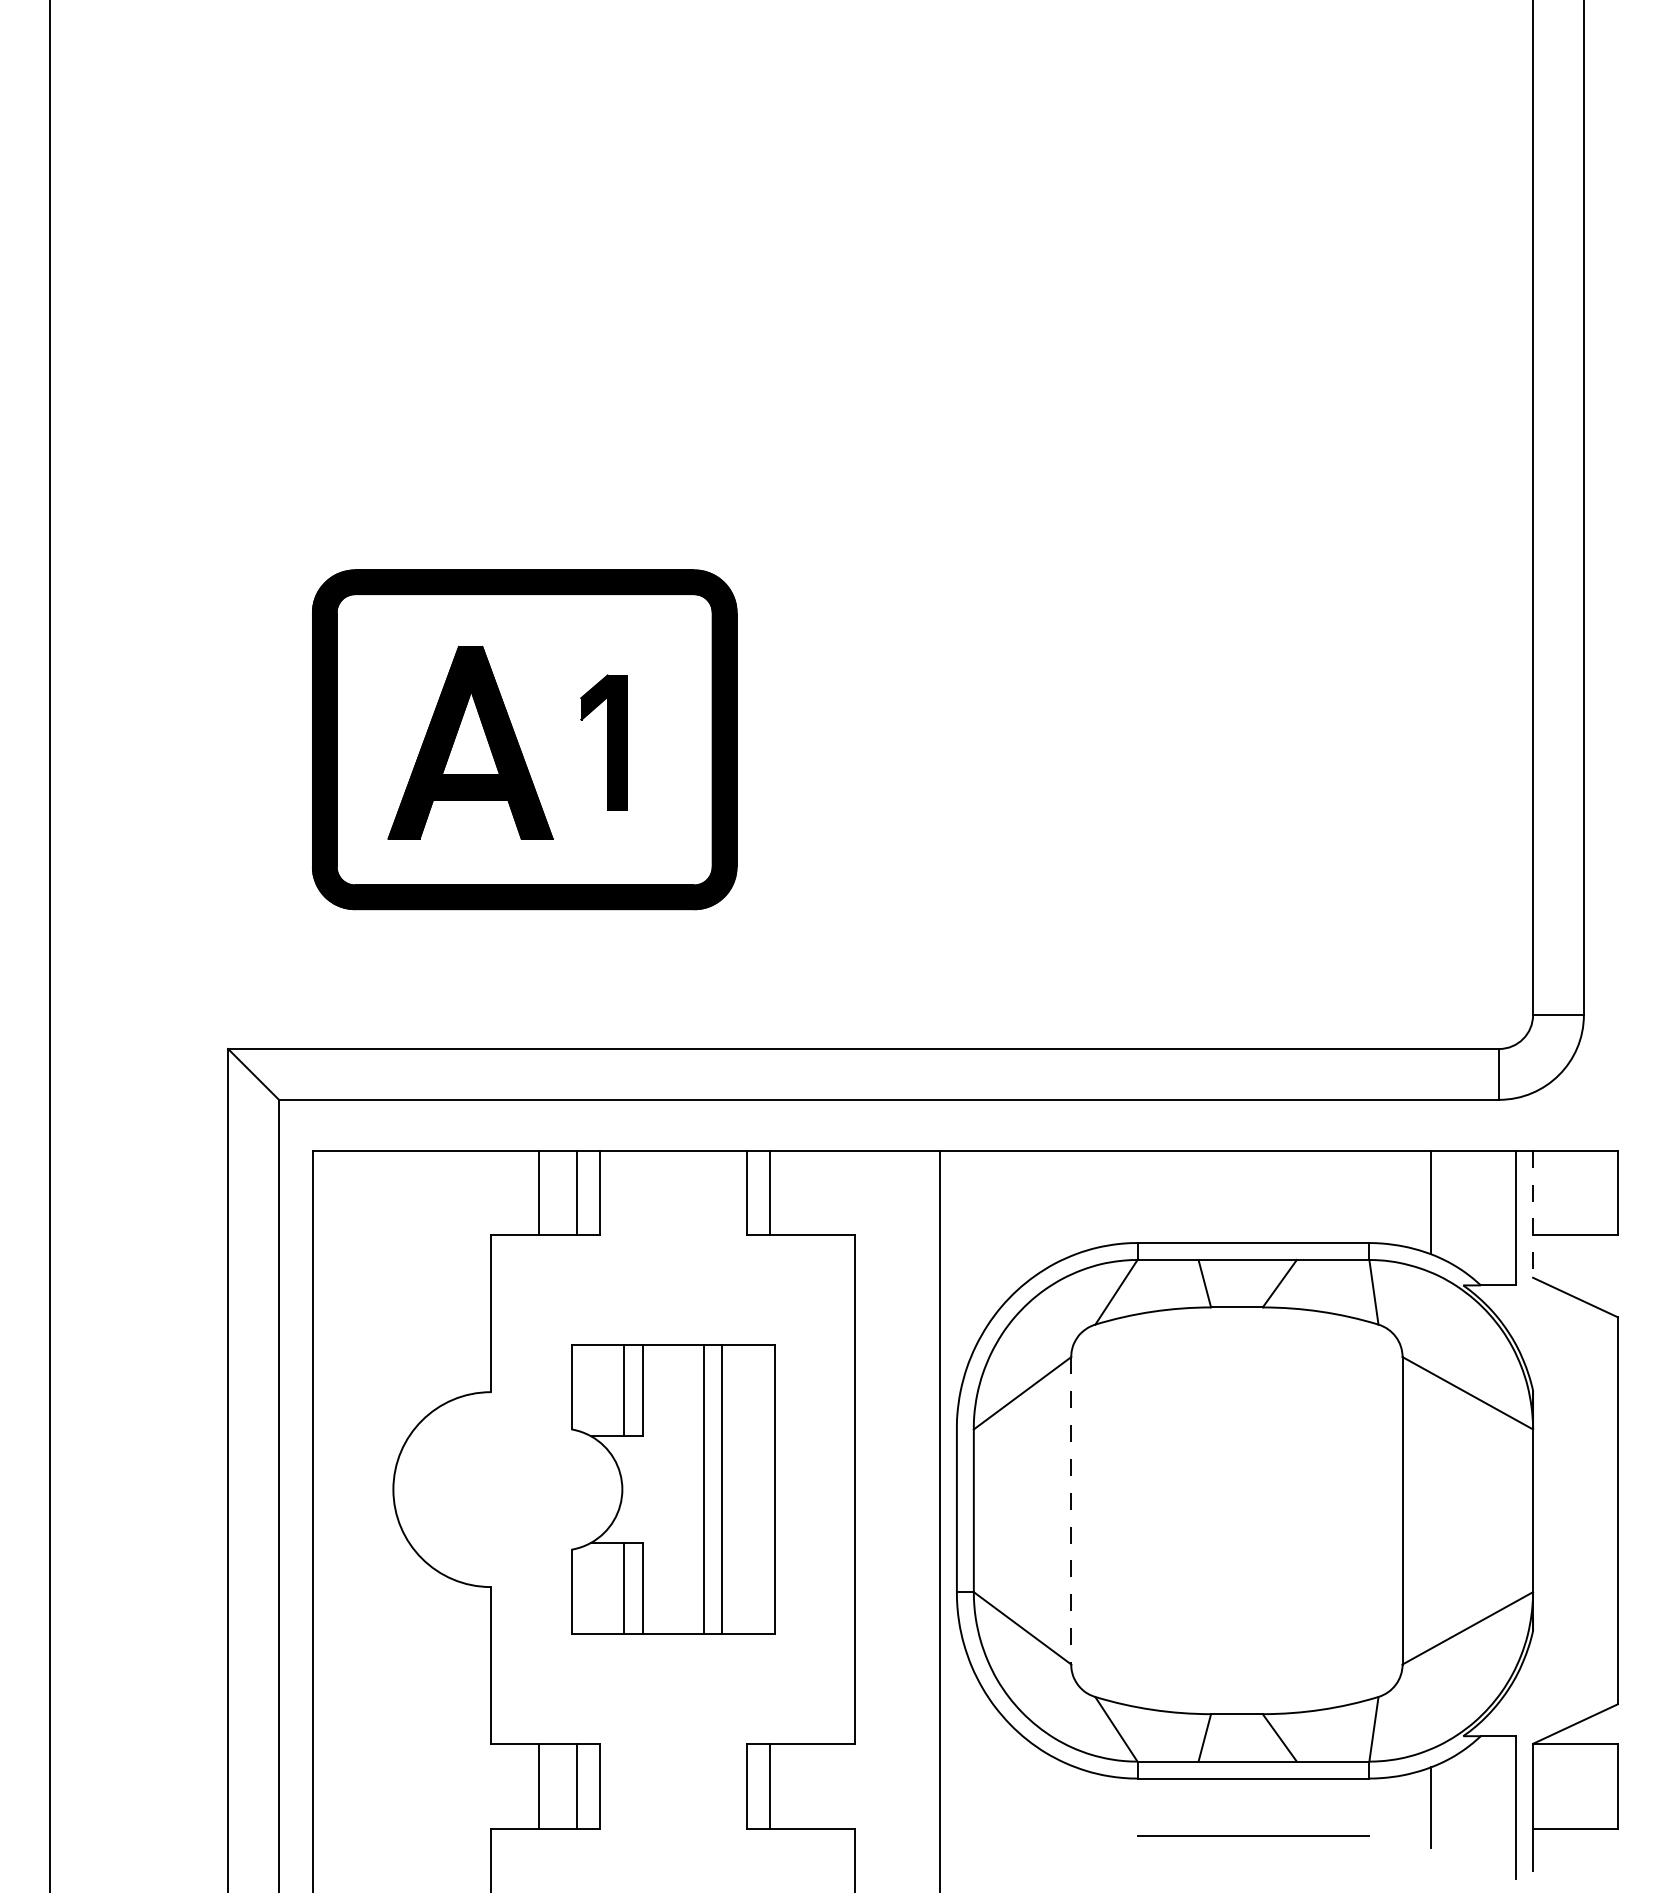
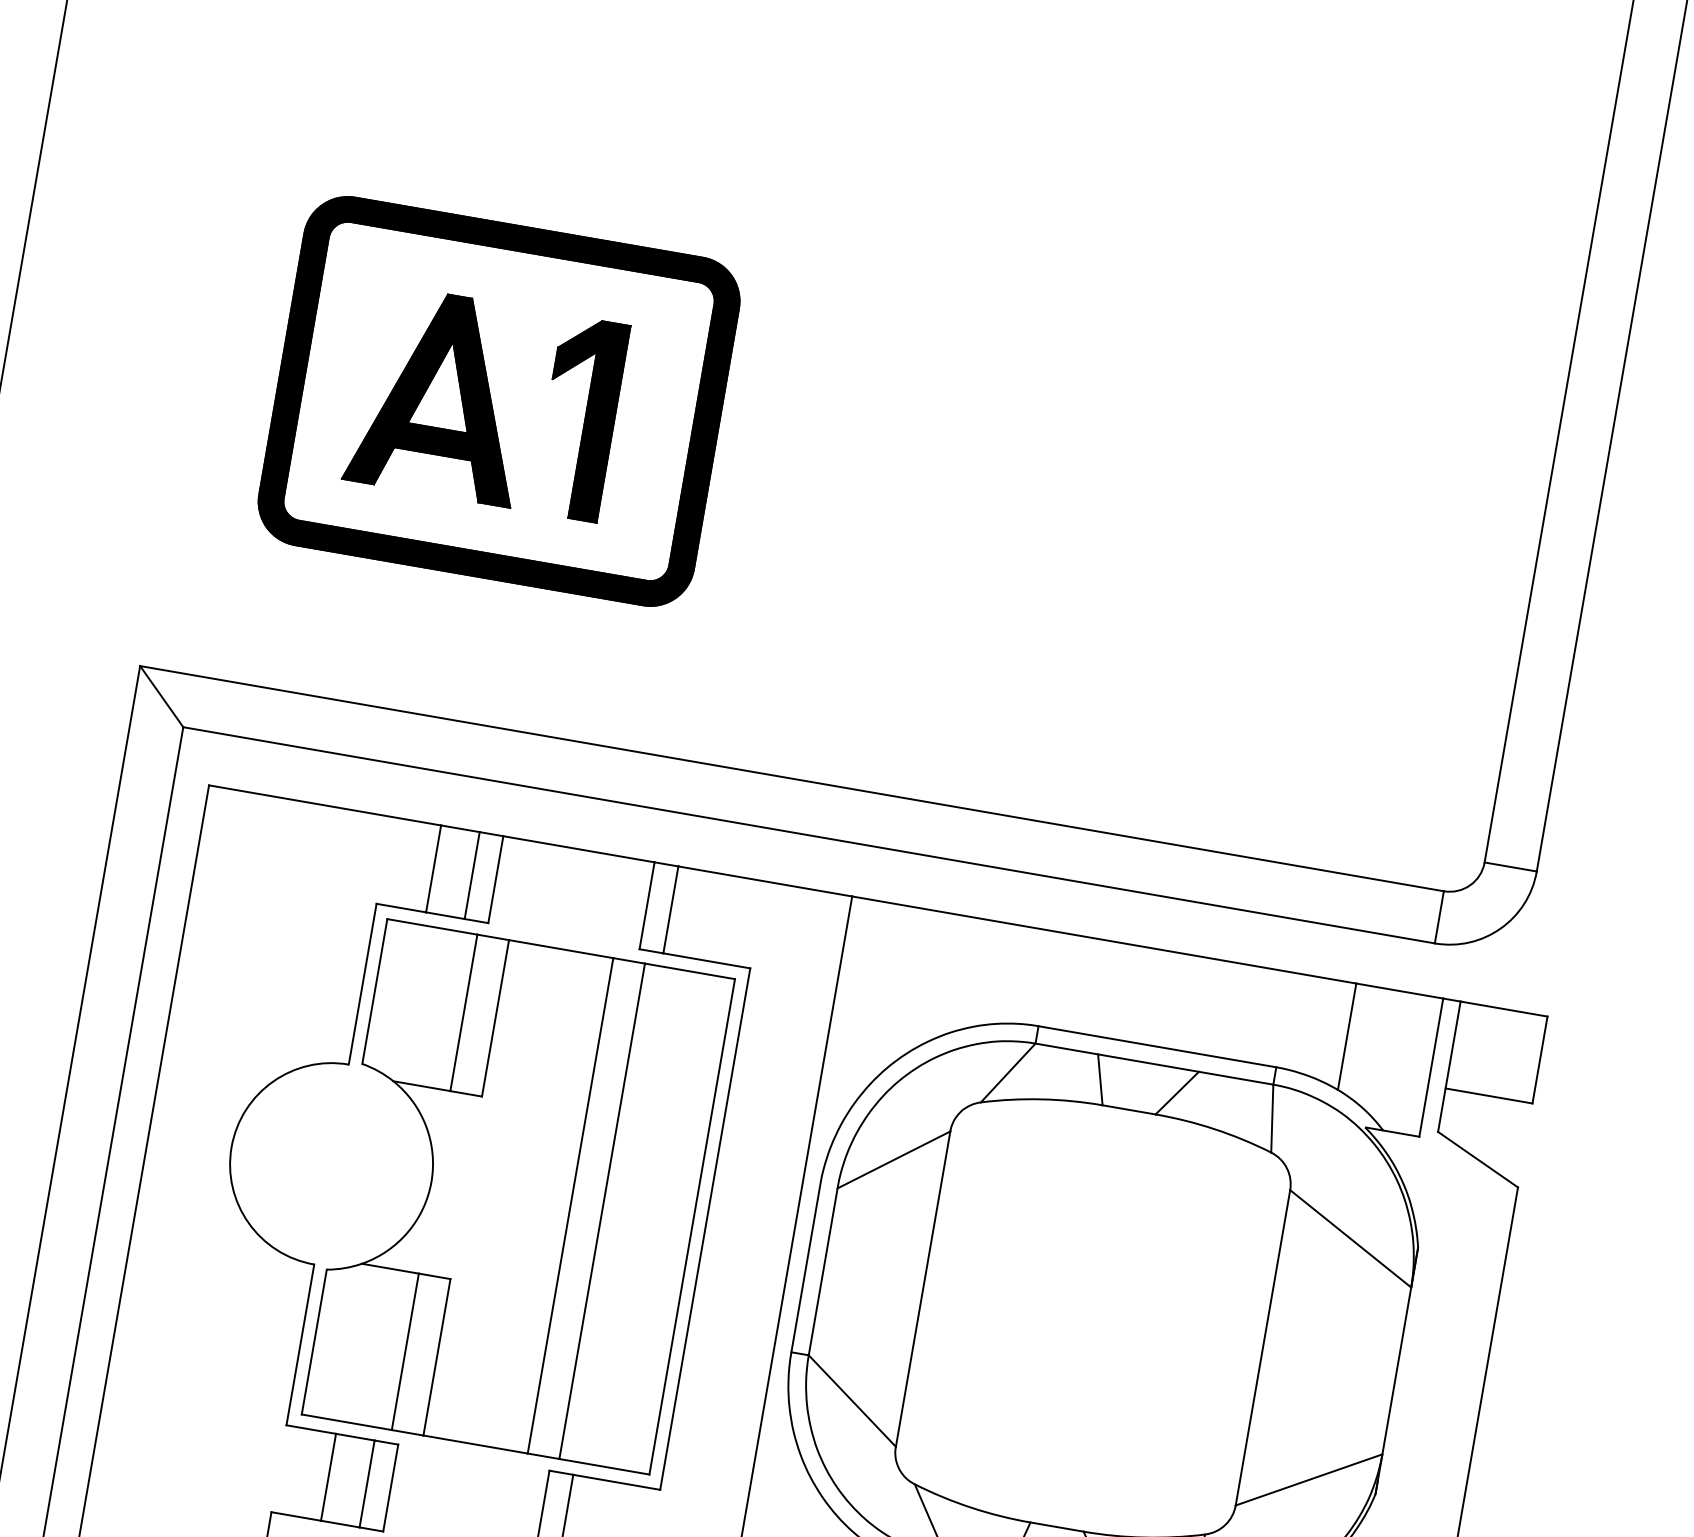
part: (603, 742) -> (579, 418), size x1.43
line: (1533, 1214) -> (1449, 1067), dashed -> solid
part: (673, 1489) -> (518, 1196), size x1.67
line: (1071, 1510) -> (923, 1288), dashed -> solid

